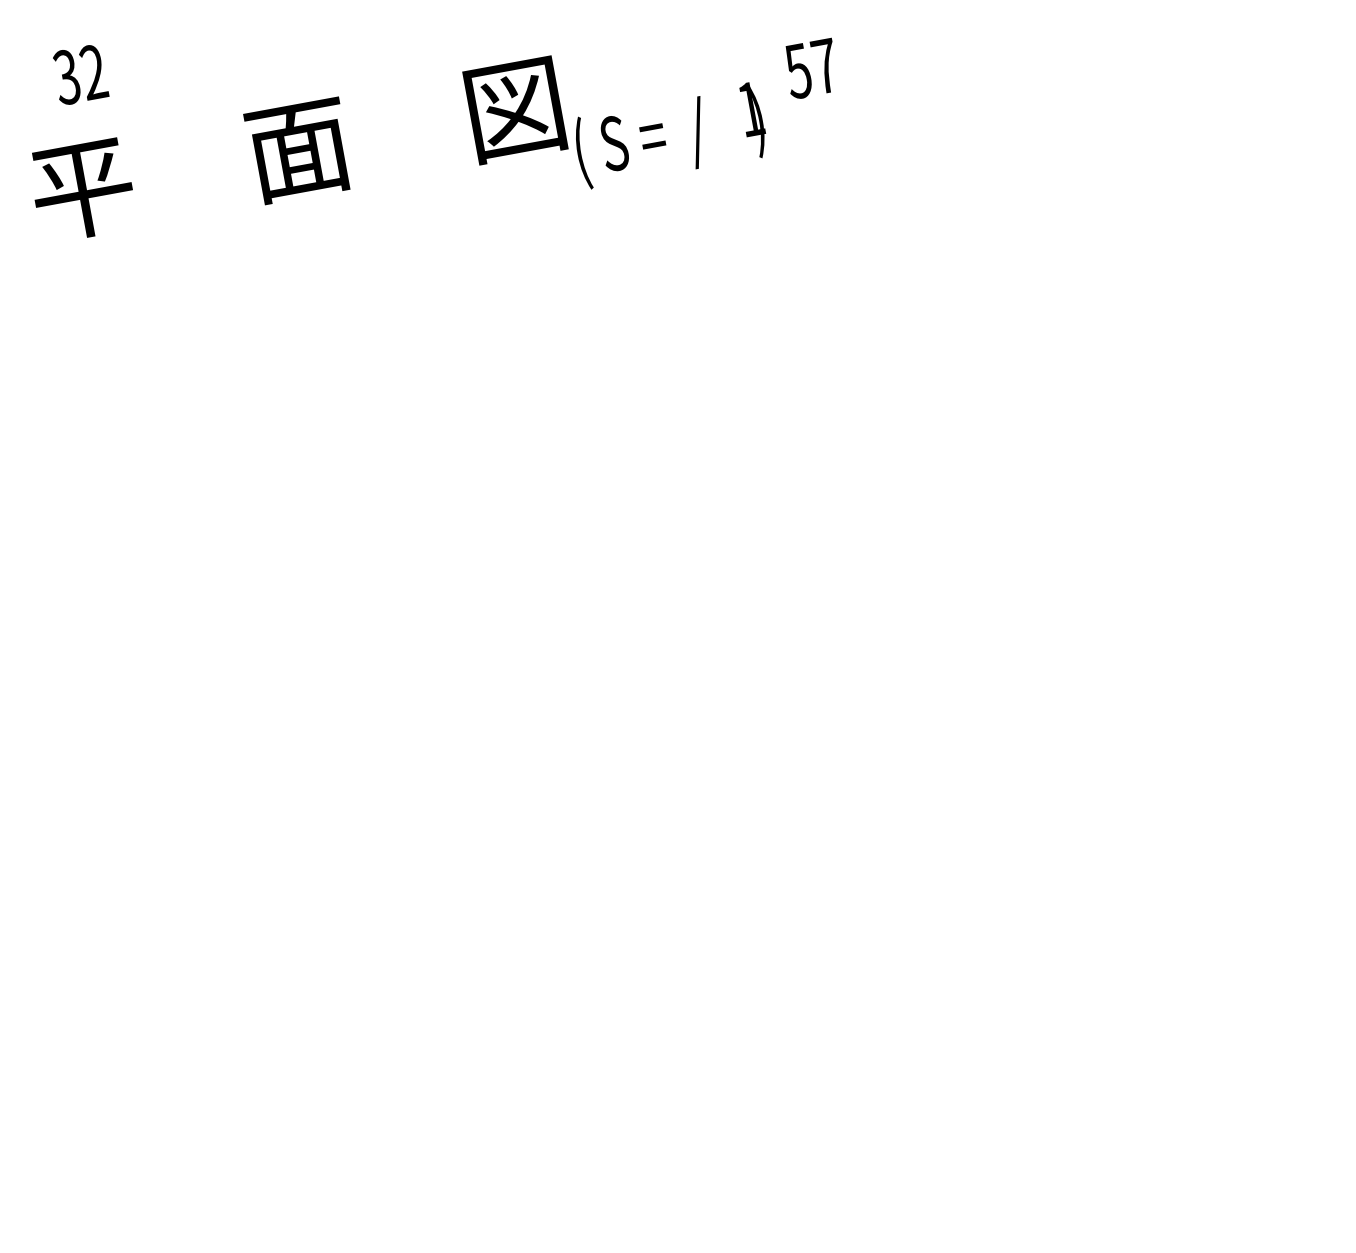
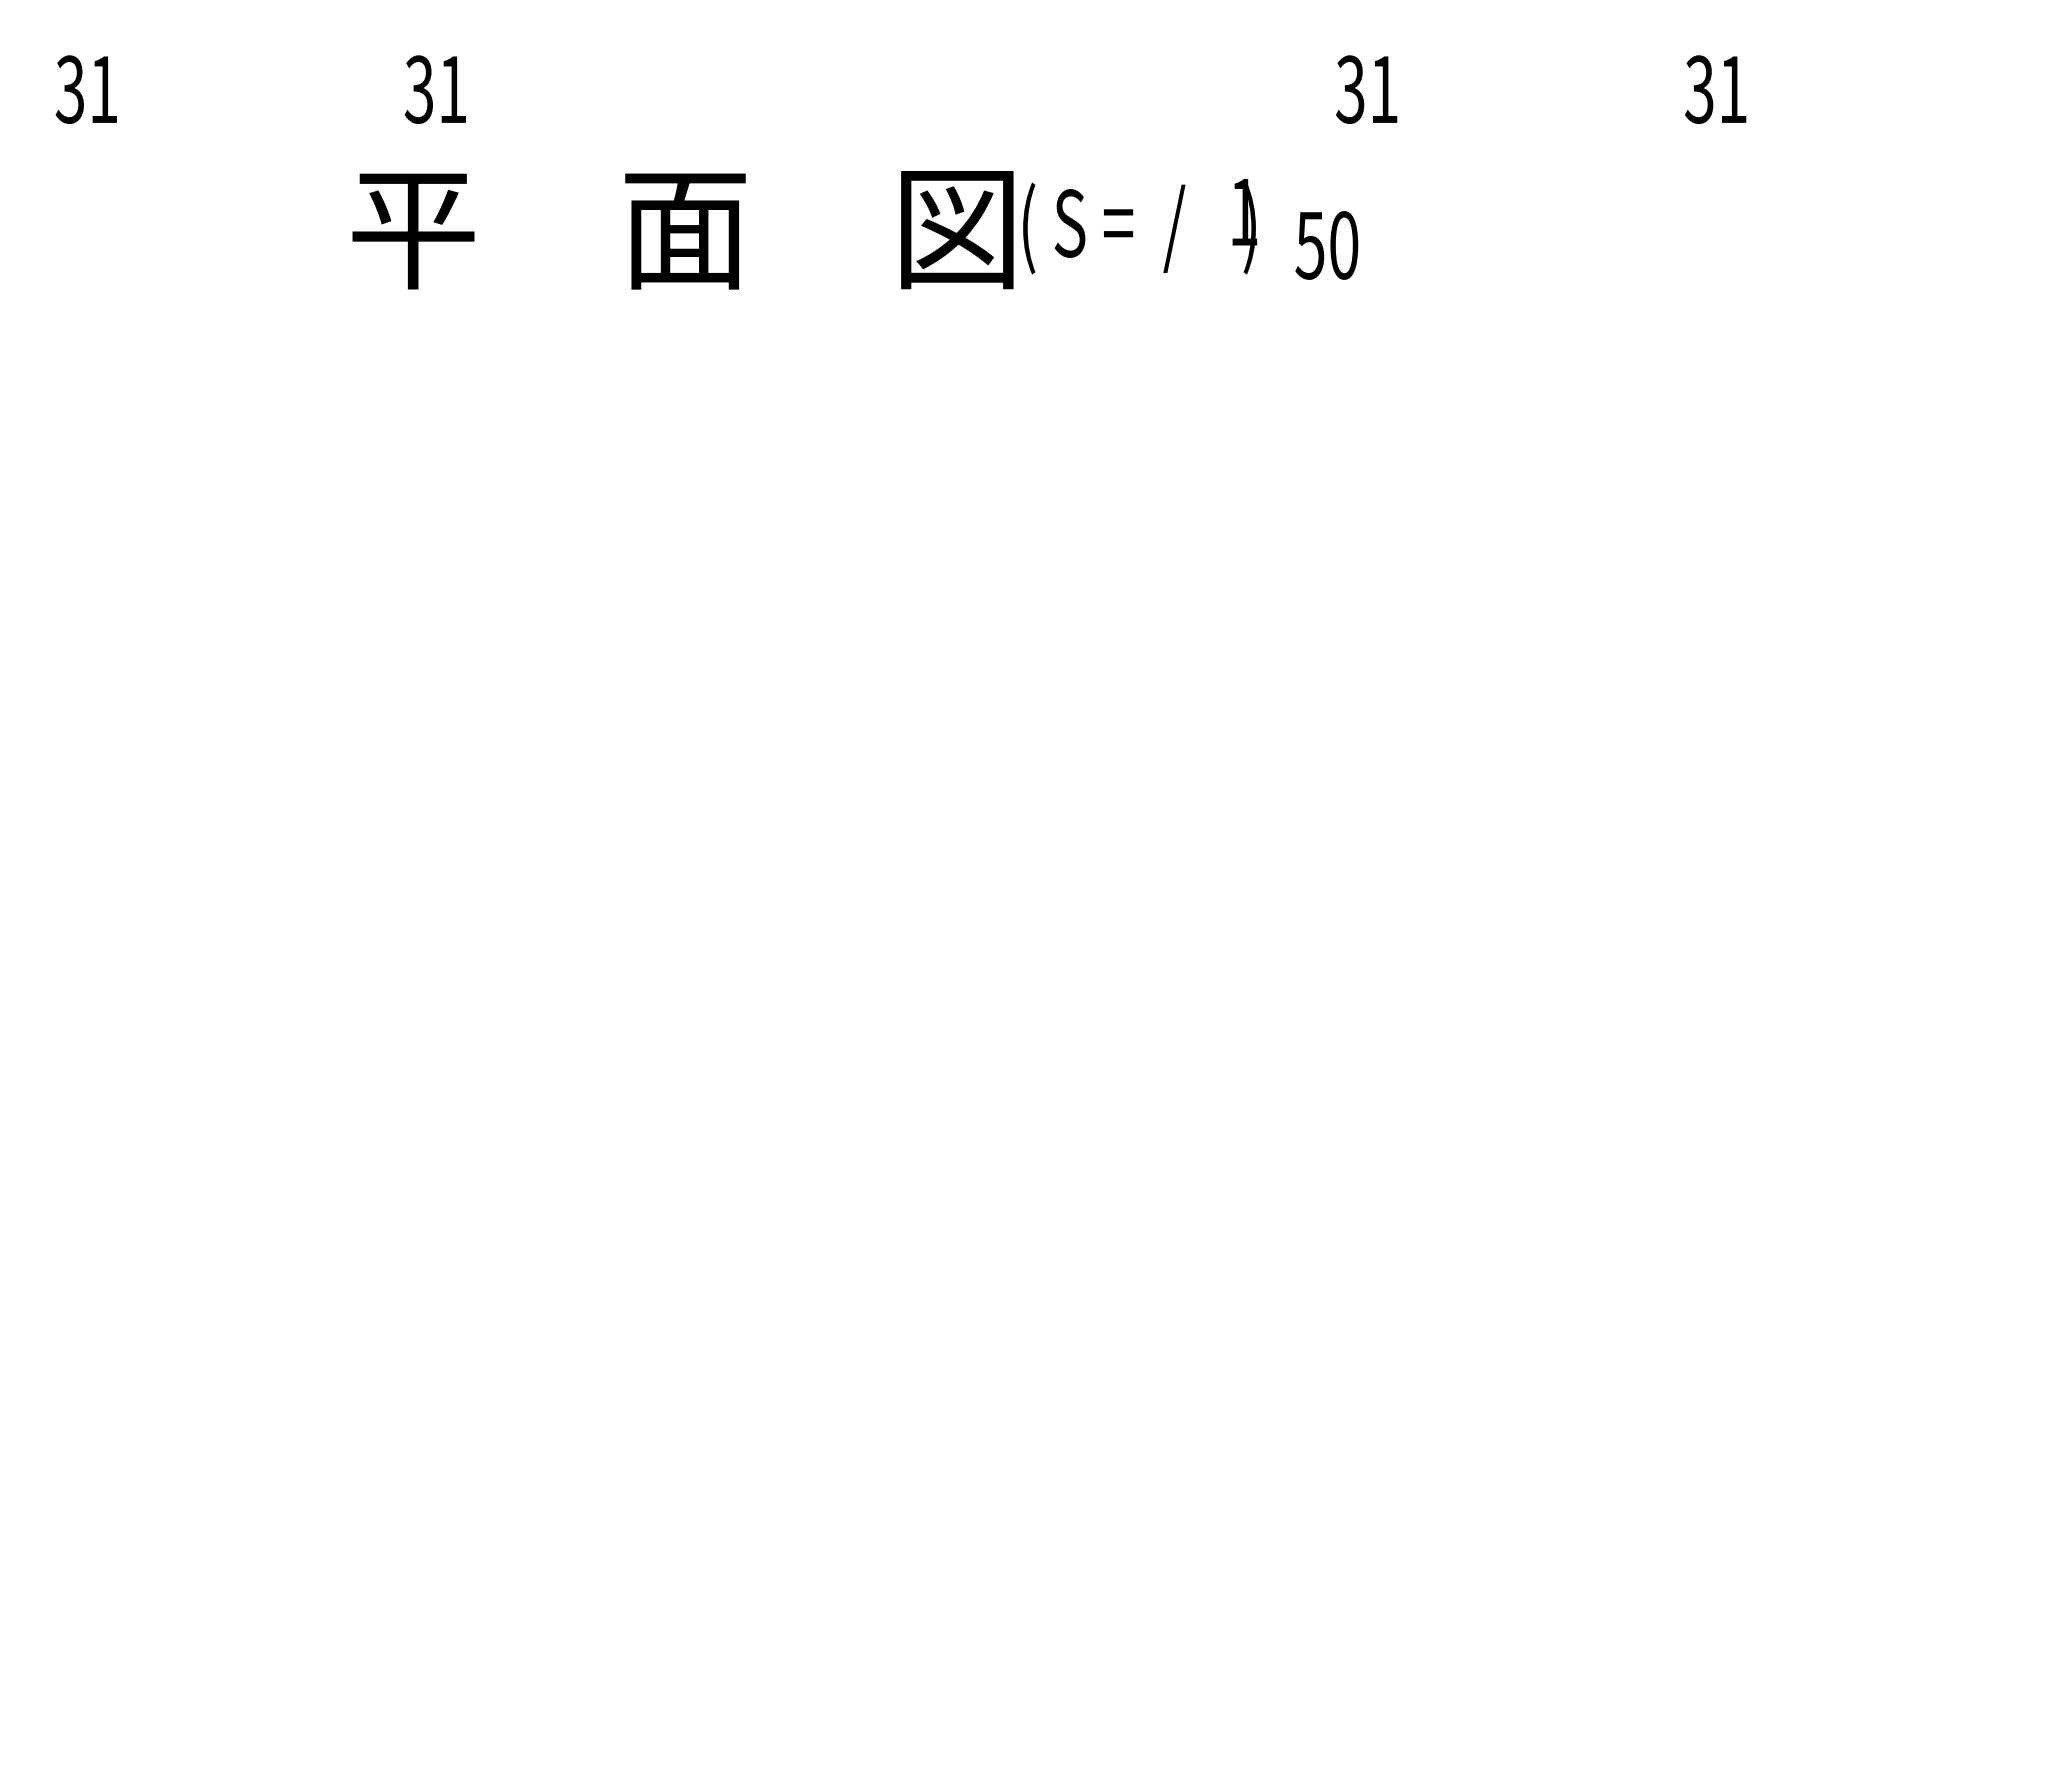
text: (825, 66) -> (1344, 245), 57 -> 50
text: (93, 71) -> (452, 88), 32 -> 31
text: (669, 135) -> (1139, 226), moved

